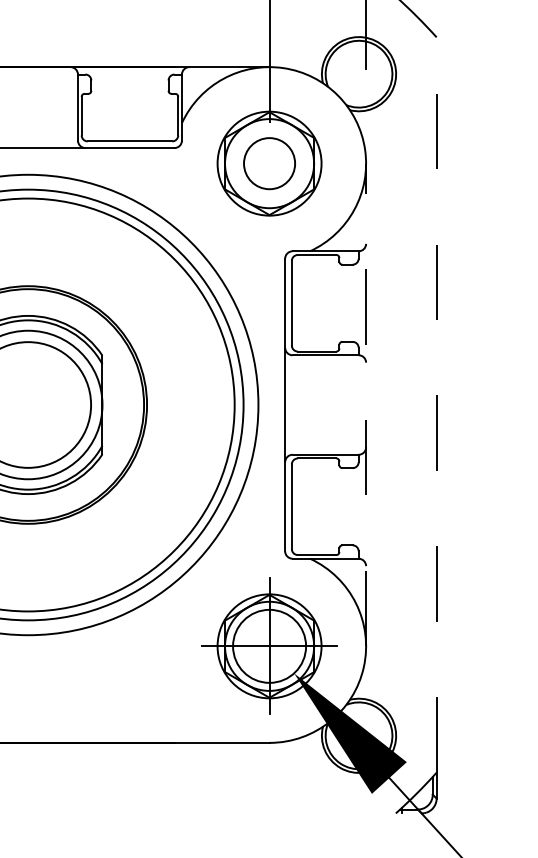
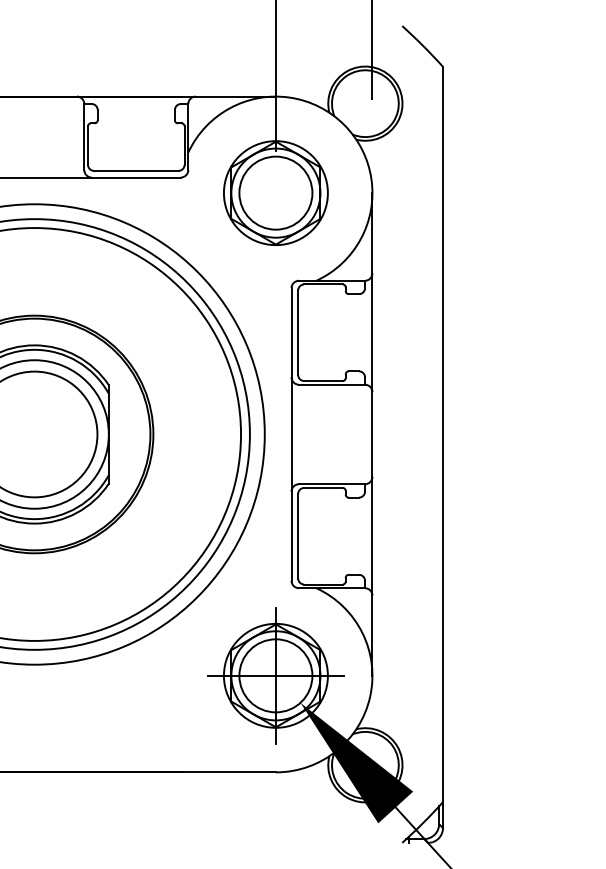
circle: (269, 163) -> (275, 192), size x1.43
line: (366, 404) -> (372, 433), dashed -> solid
line: (437, 405) -> (443, 434), dashed -> solid

